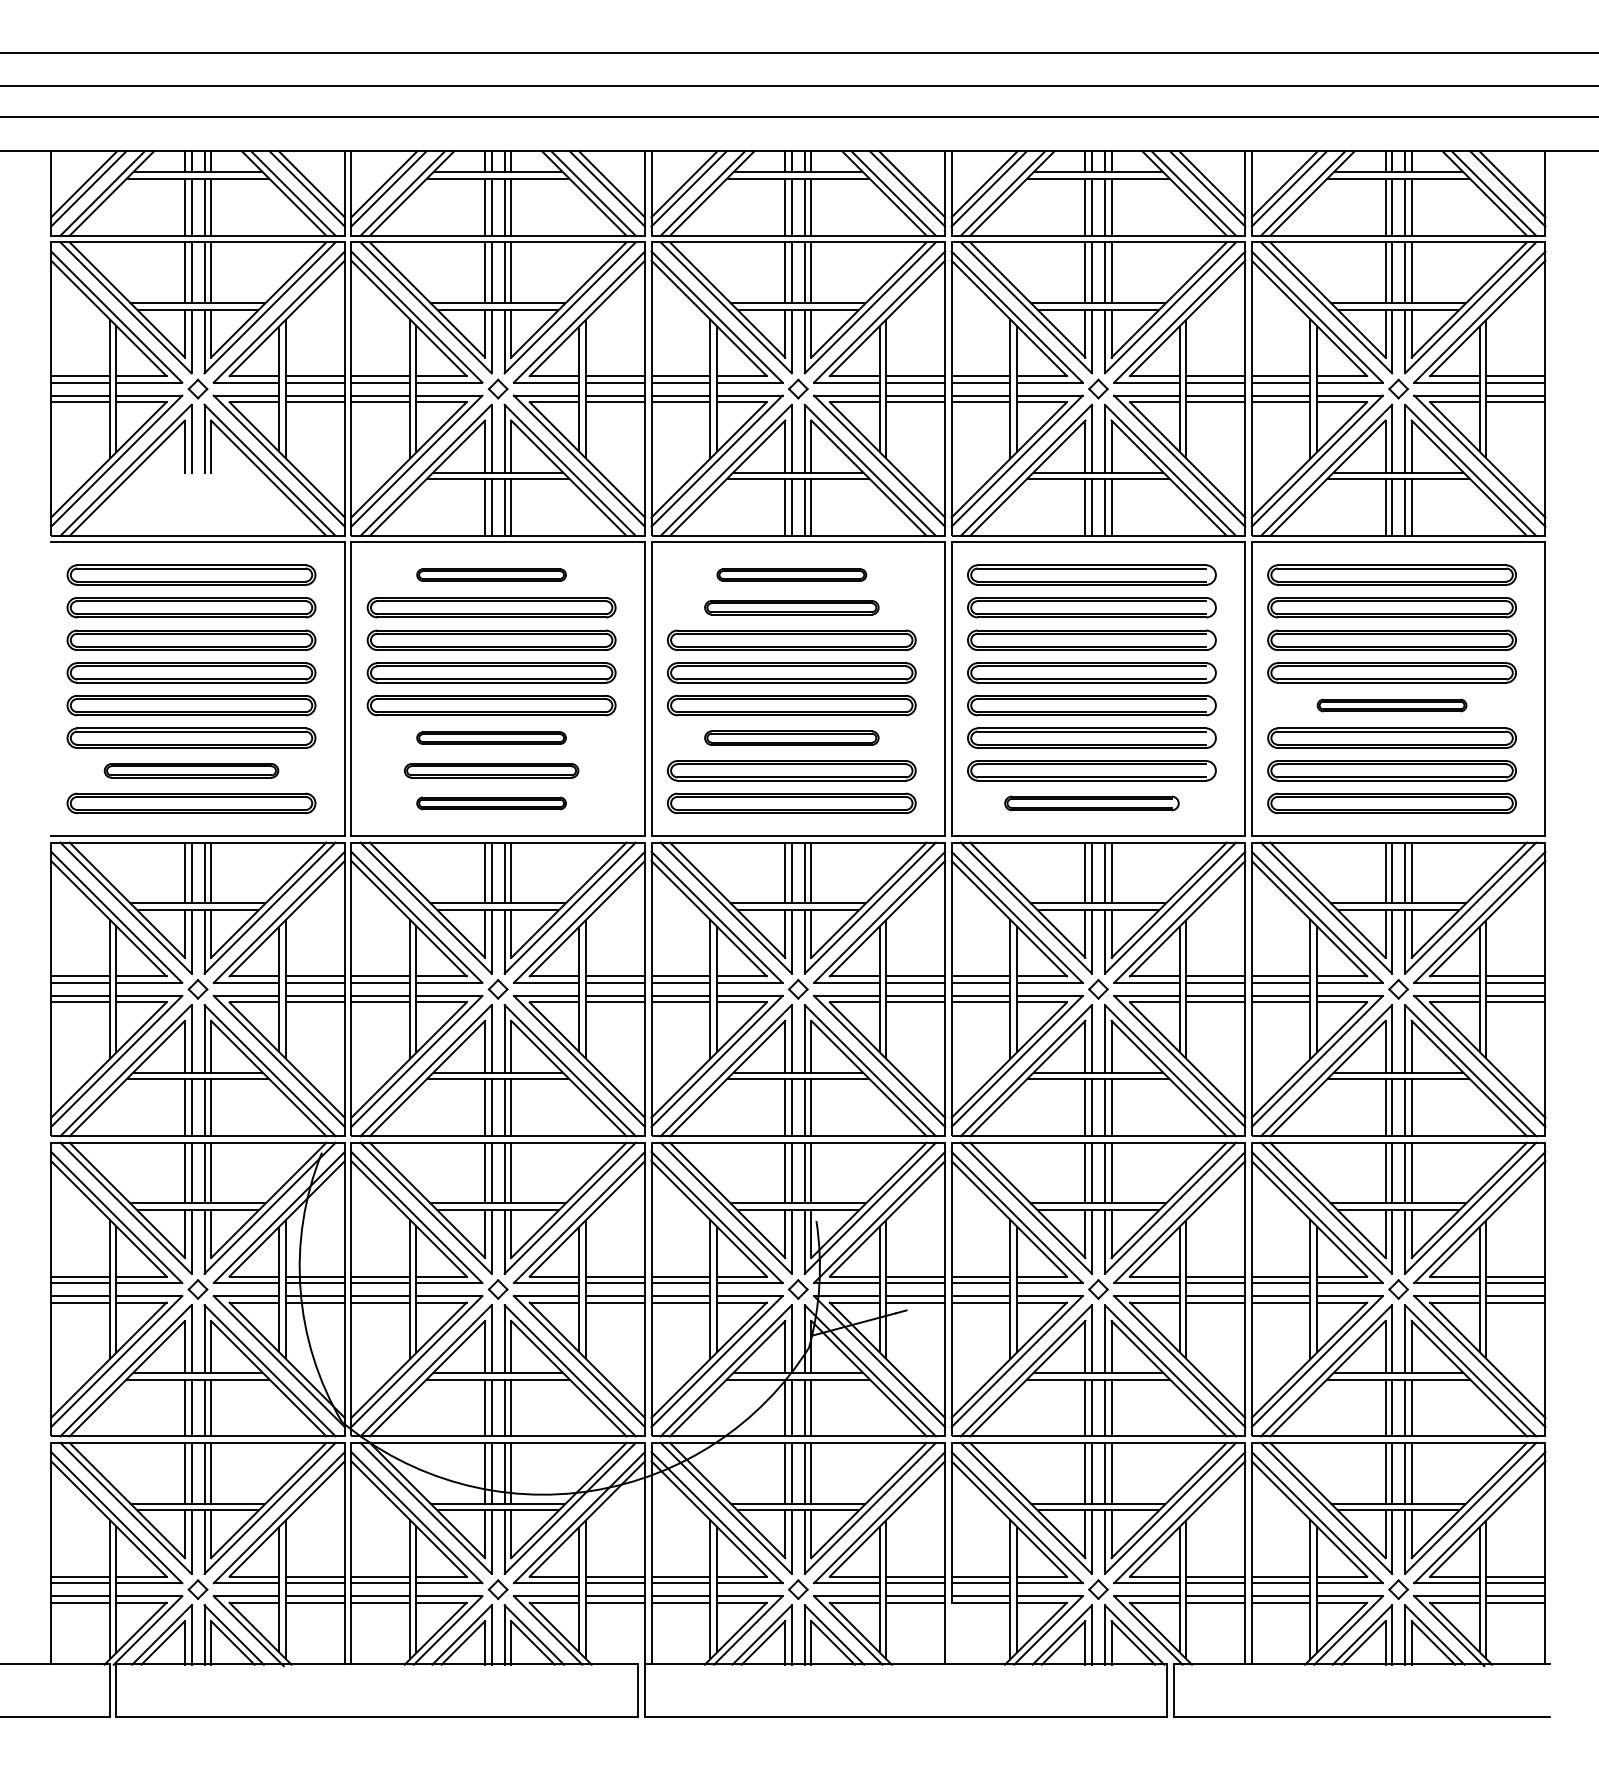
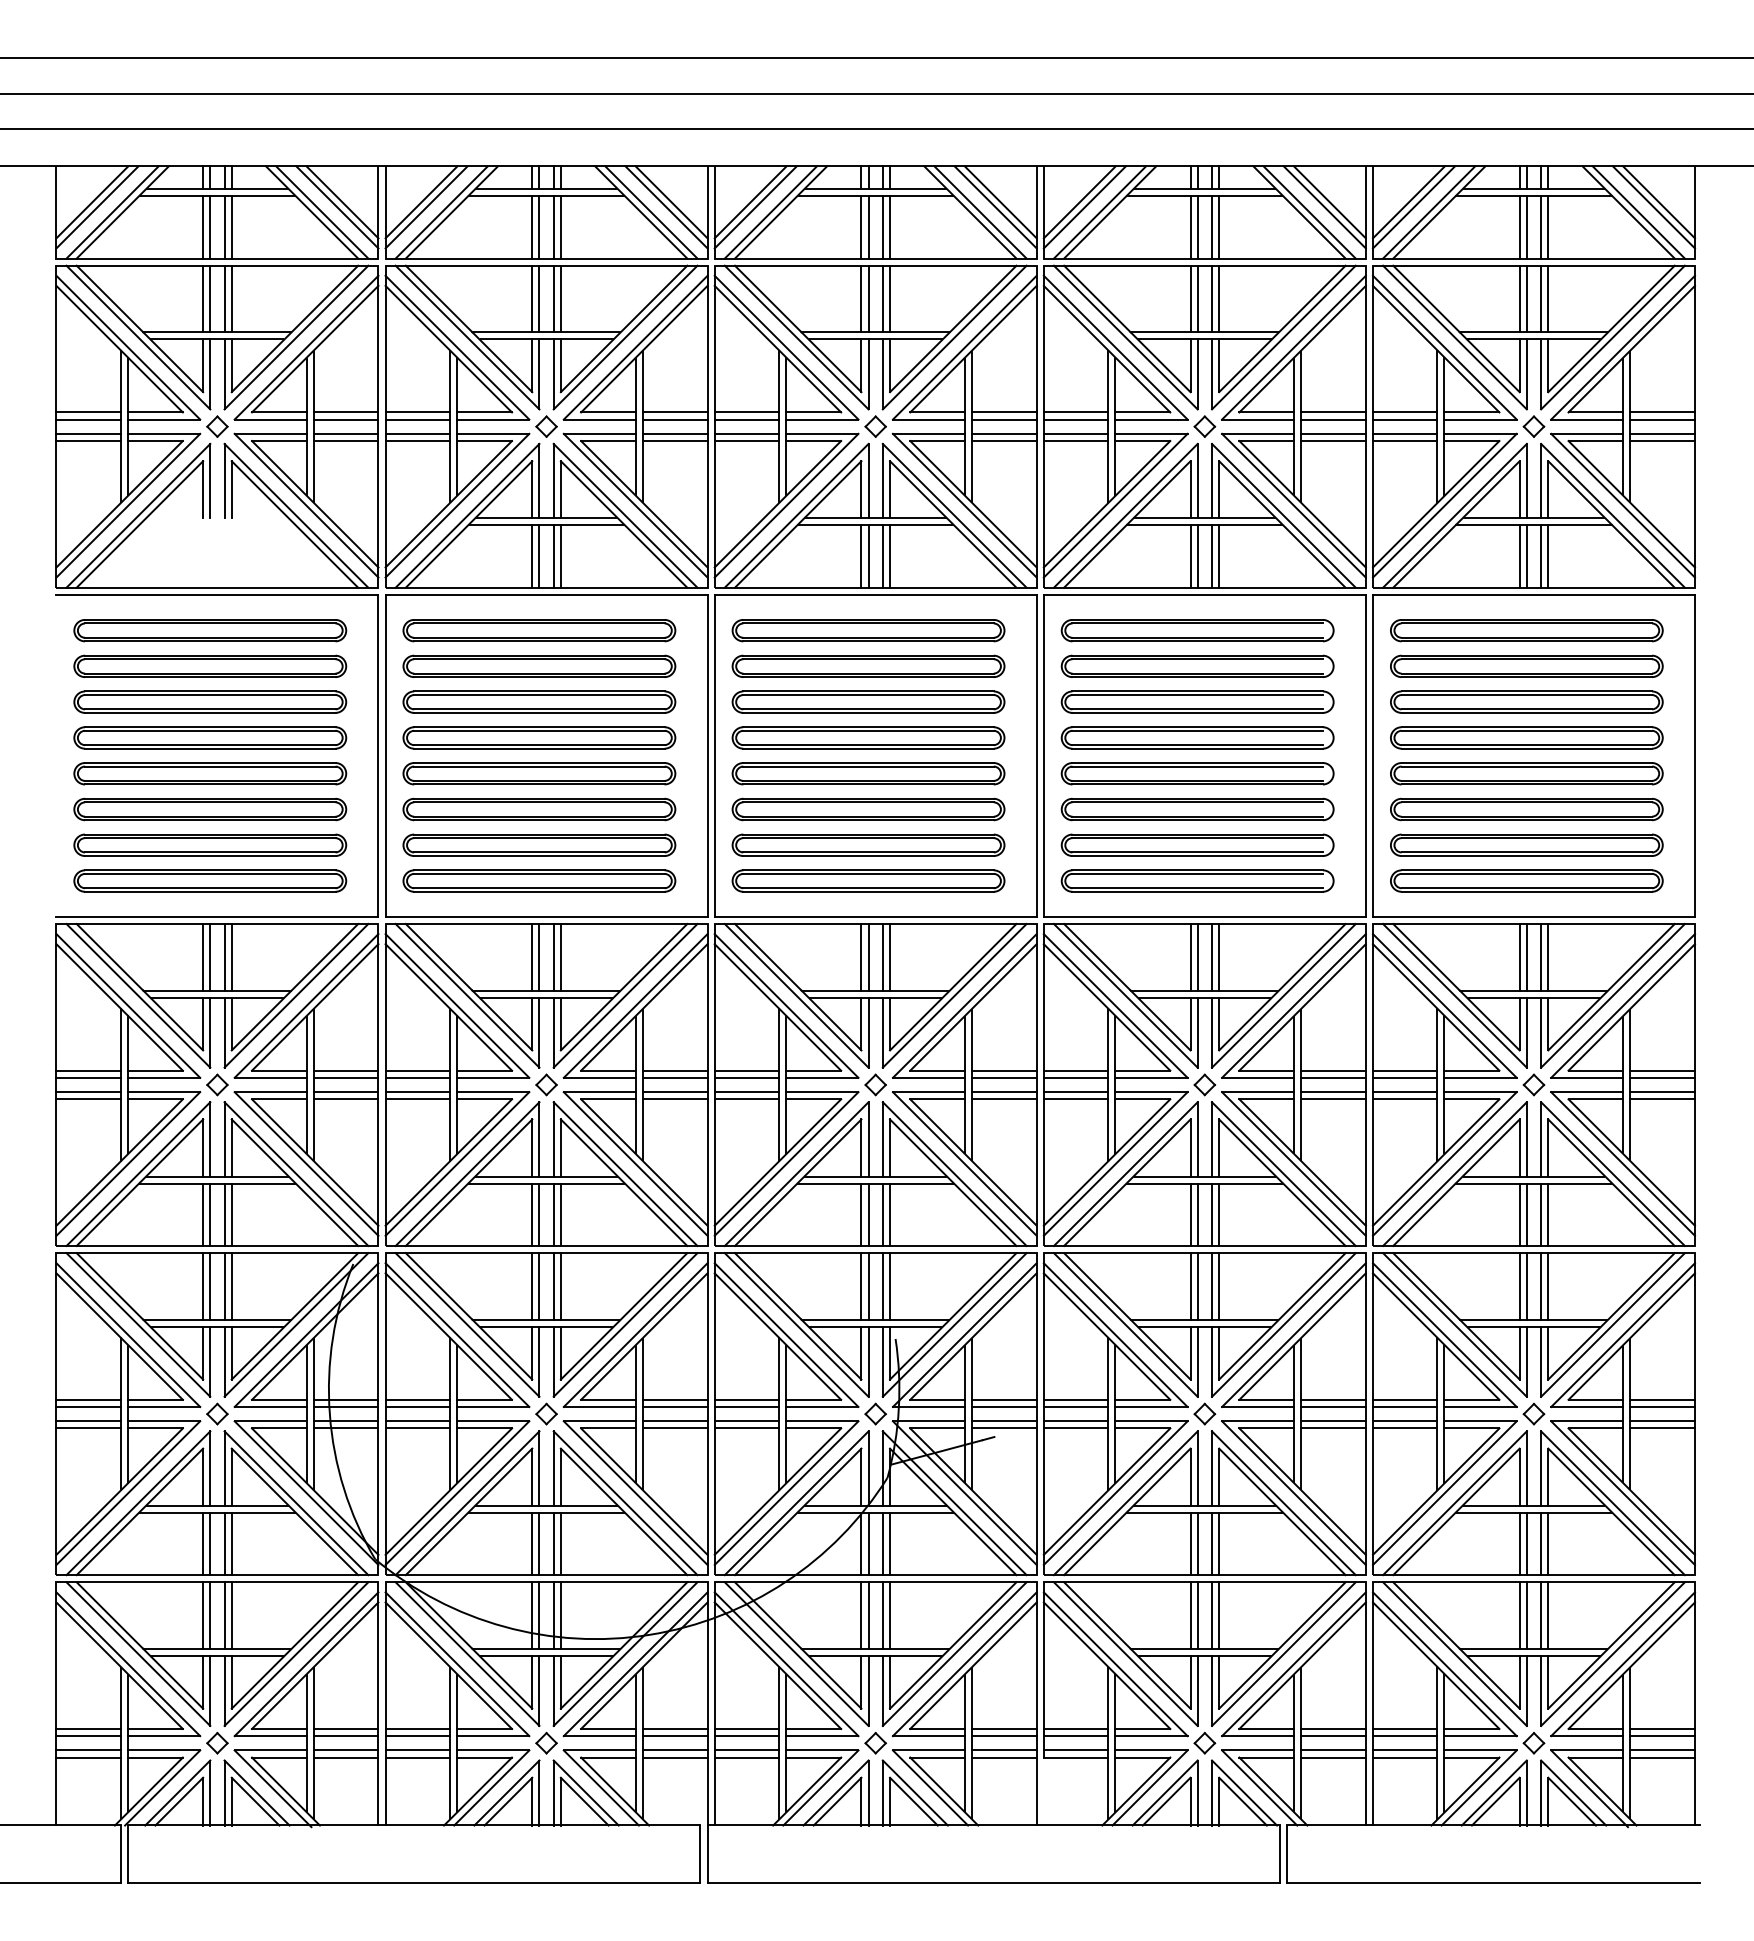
part: (491, 574) -> (539, 630), size x1.67
part: (791, 574) -> (868, 630), size x1.67
part: (791, 607) -> (868, 666), size x1.43
part: (1391, 705) -> (1526, 773), size x1.67
part: (491, 737) -> (539, 808), size x1.67
part: (791, 737) -> (868, 808), size x1.43
part: (191, 770) -> (210, 844), size x1.43
part: (491, 770) -> (539, 844), size x1.43
part: (491, 803) -> (539, 881), size x1.67
part: (1091, 803) -> (1197, 881), size x1.43

